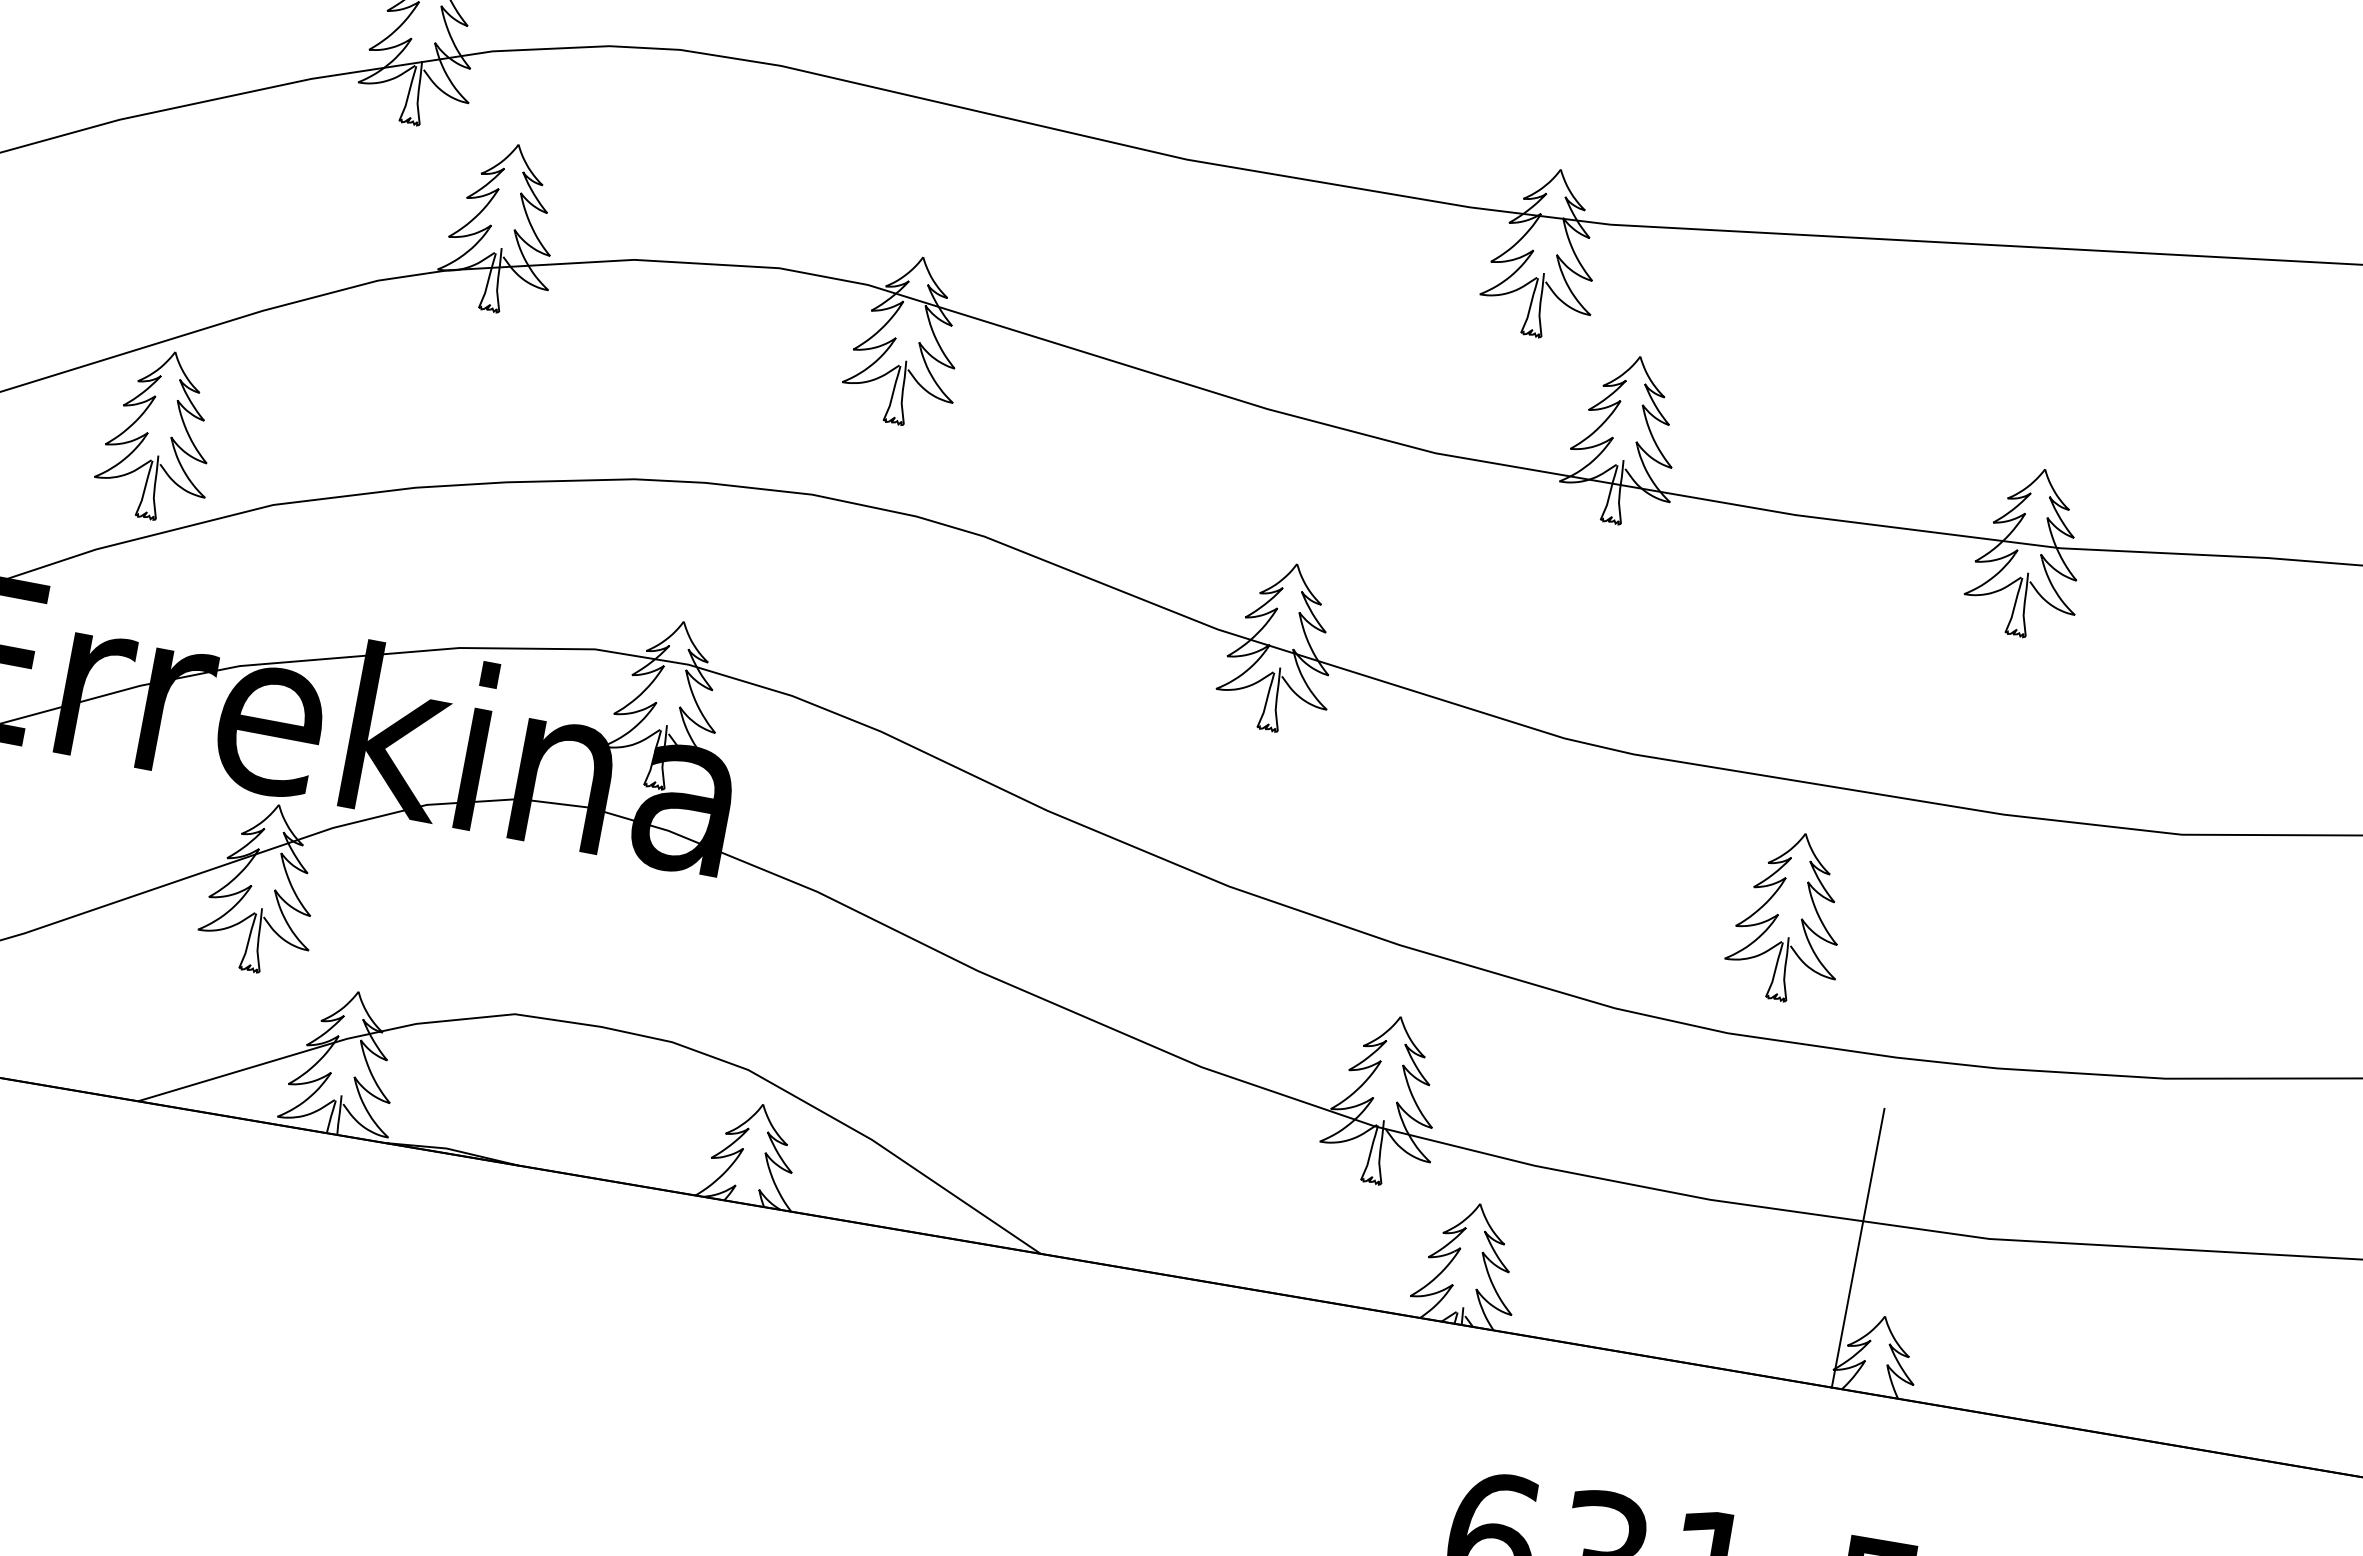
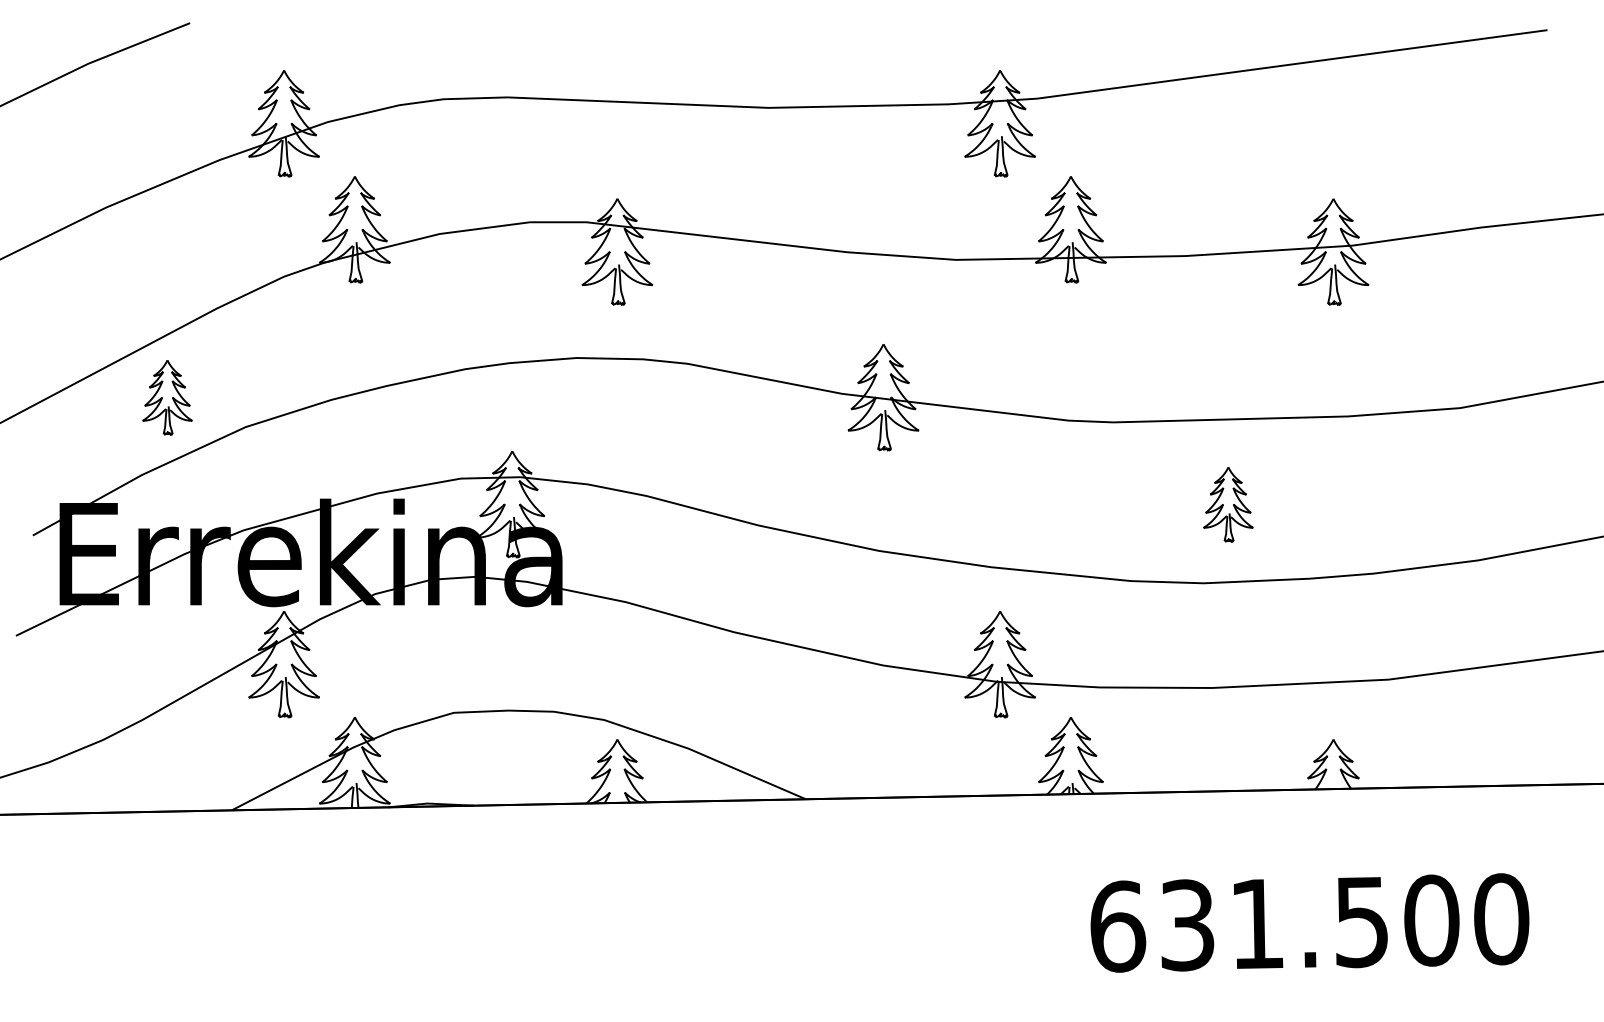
part: (159, 435) -> (167, 397), size x0.7
part: (1790, 917) -> (1228, 504), size x0.7
line: (1857, 1247) -> (1308, 700), removed

